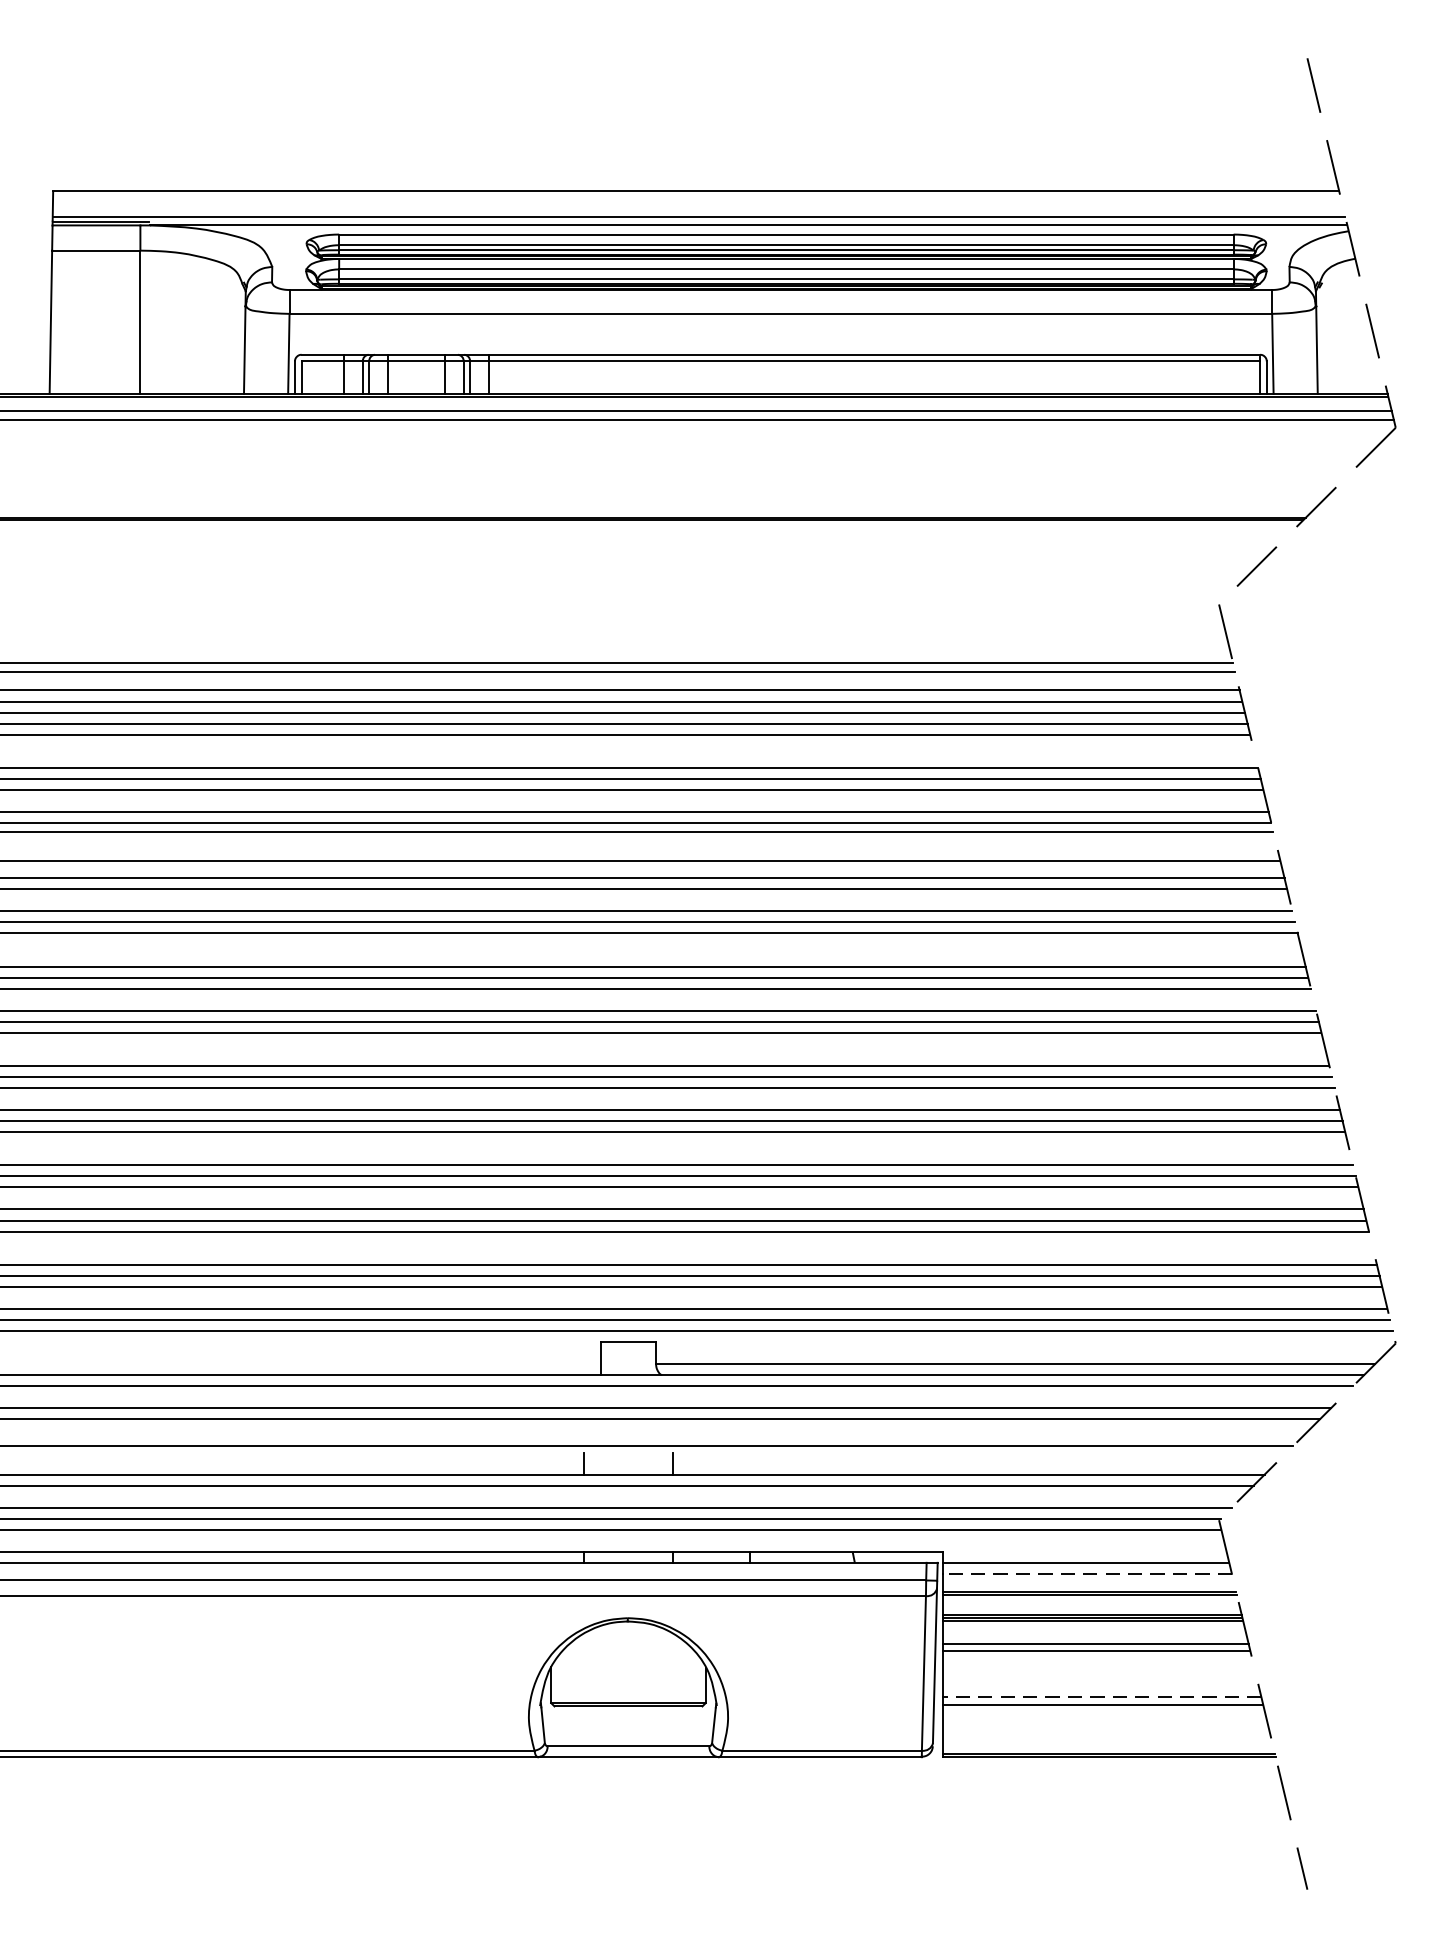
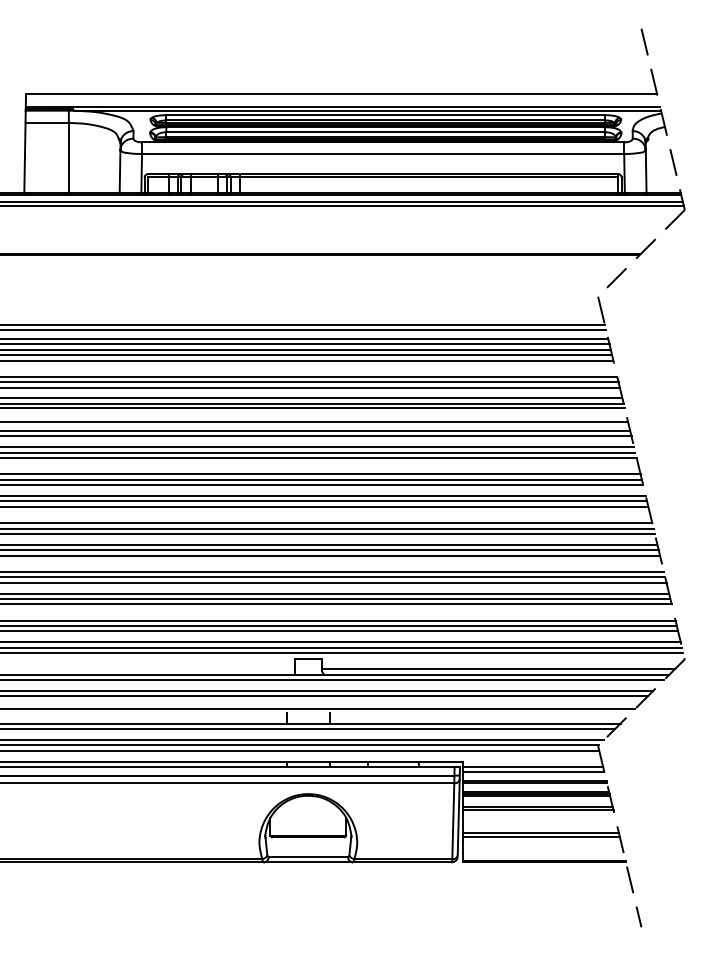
line: (1087, 1574) -> (533, 772), dashed -> solid
line: (1101, 1696) -> (540, 832), dashed -> solid

